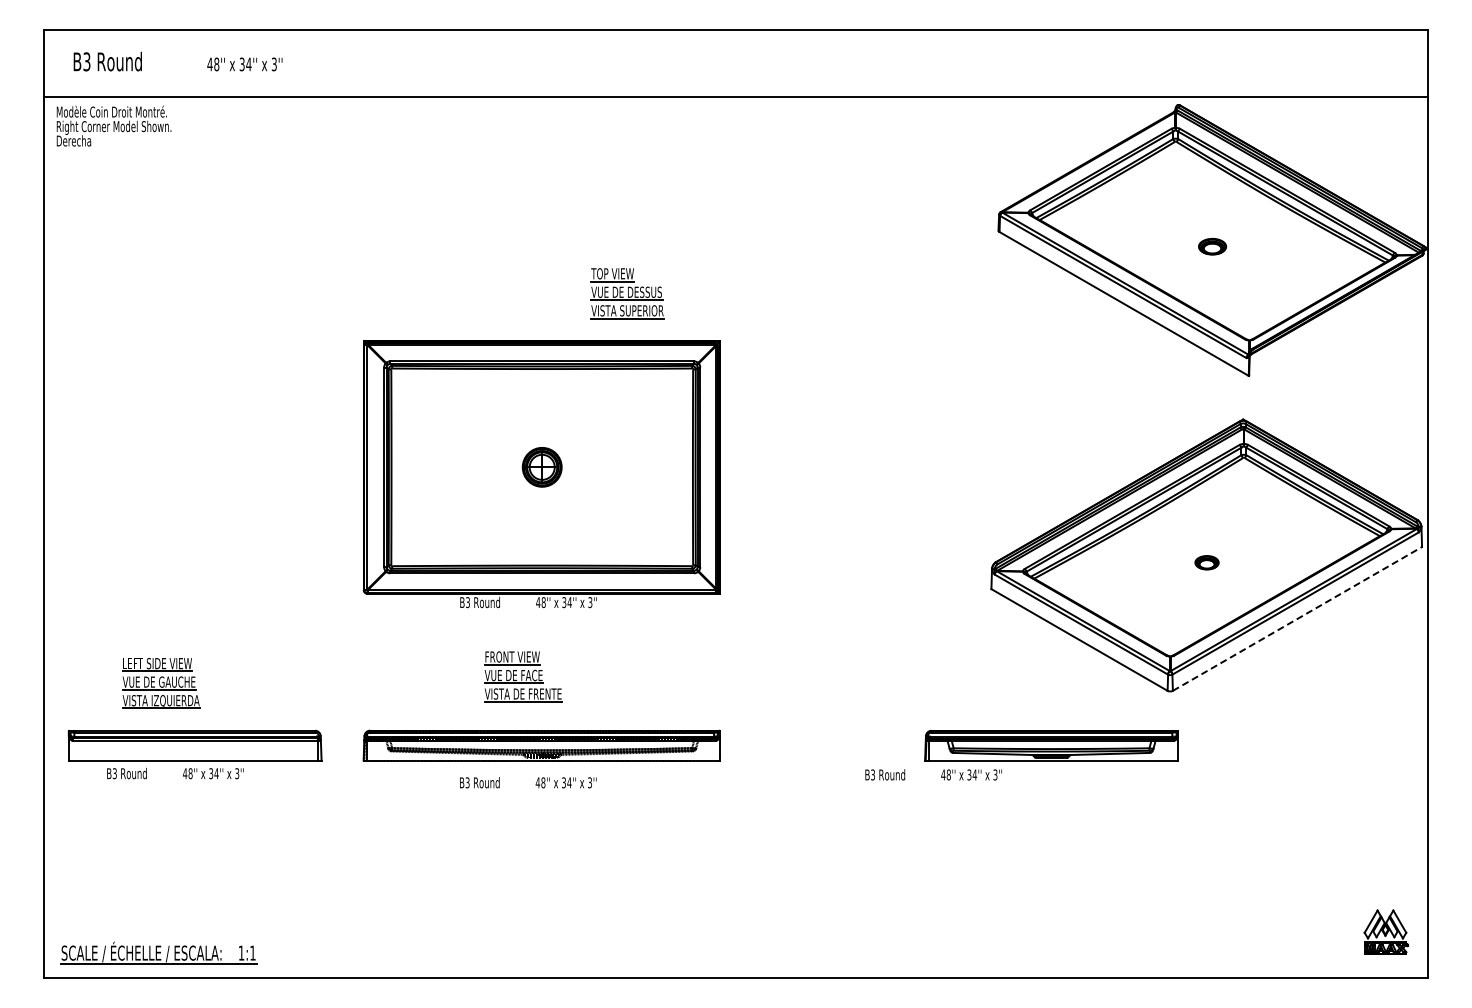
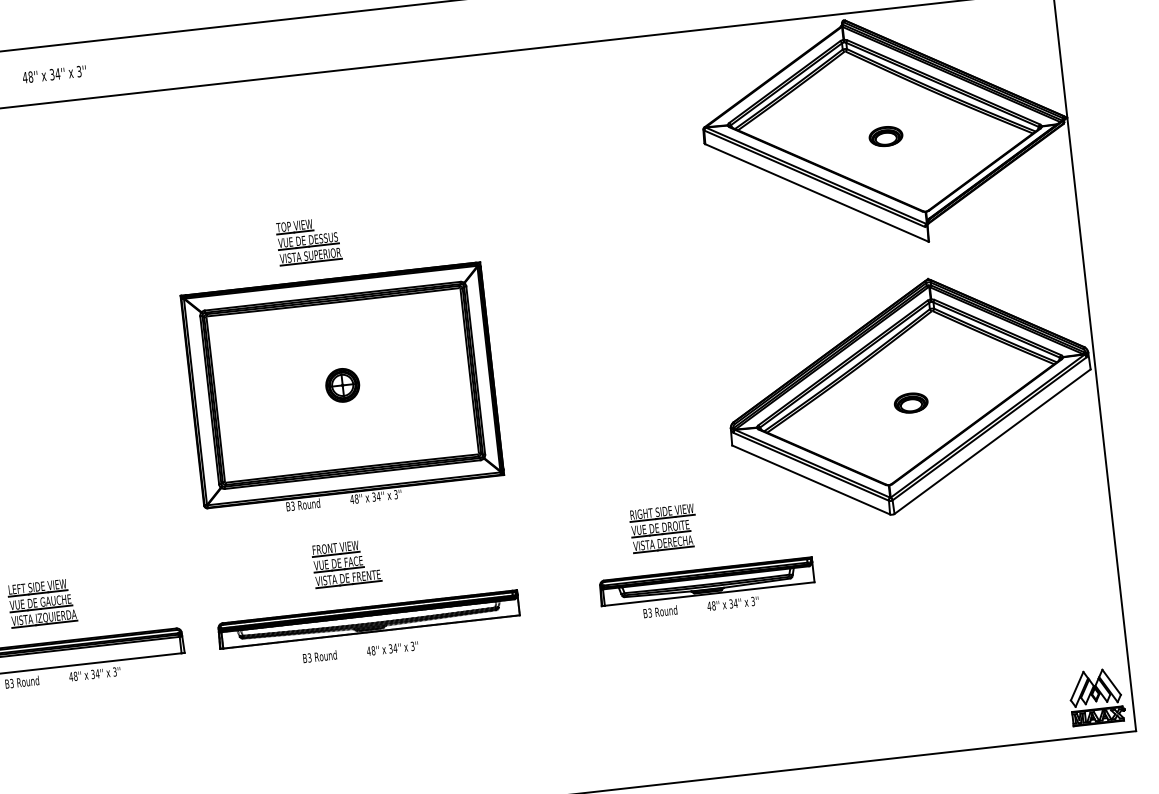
part: (1212, 246) -> (885, 136), size x1.43
part: (627, 293) -> (308, 241), moved
part: (1206, 562) -> (910, 402), size x1.67
line: (1297, 618) -> (992, 441), dashed -> solid
part: (899, 677) -> (663, 528), added
part: (1051, 745) -> (706, 581), moved
part: (1386, 932) -> (1097, 697), size x1.43

